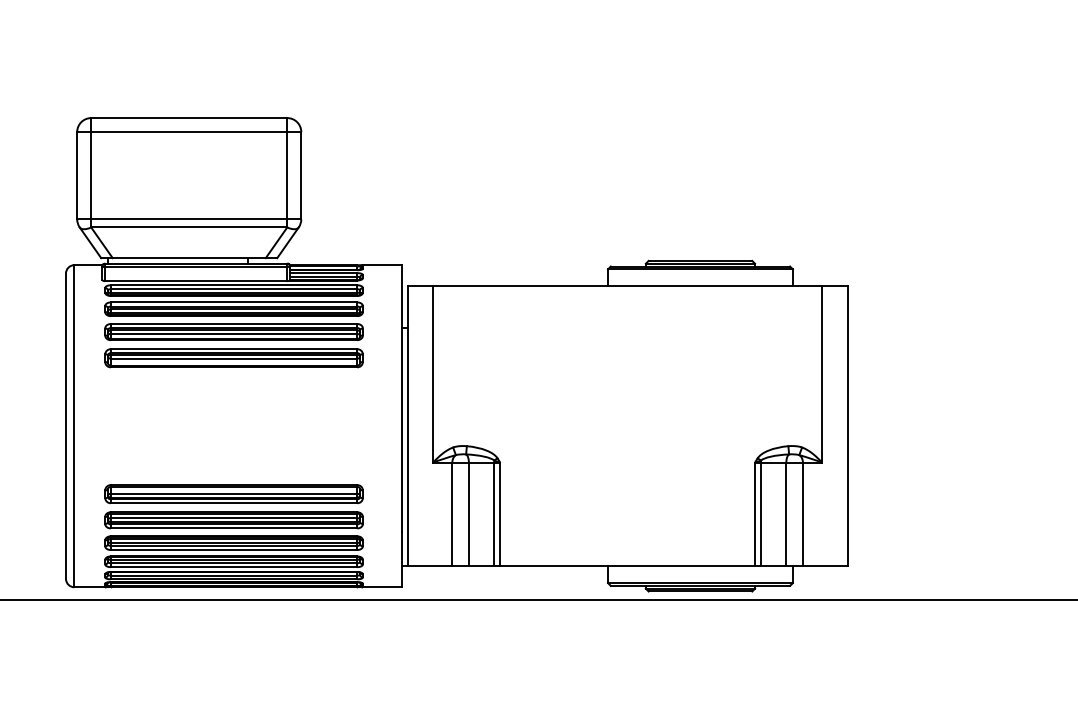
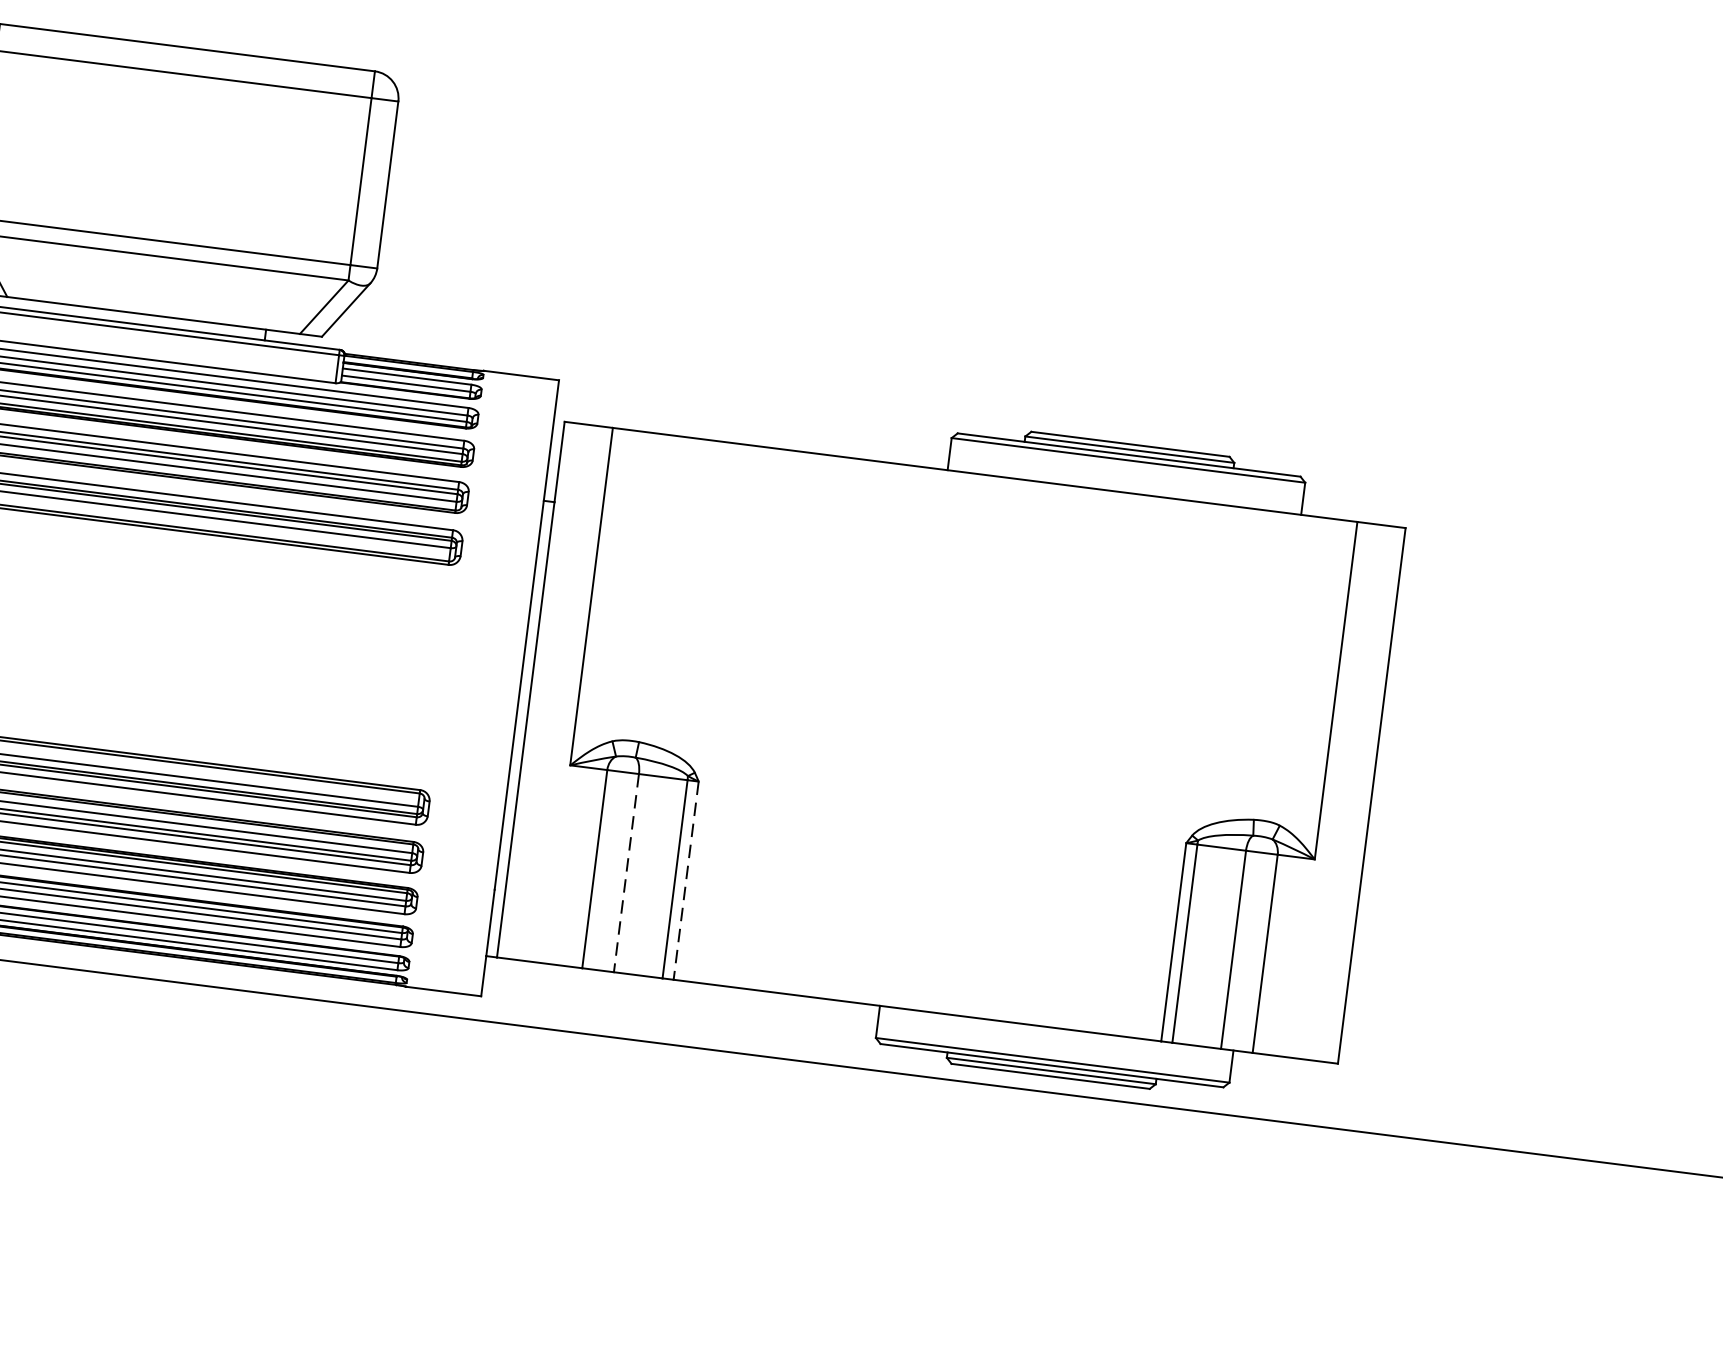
line: (468, 514) -> (625, 873), solid -> dashed
line: (500, 514) -> (686, 880), solid -> dashed

